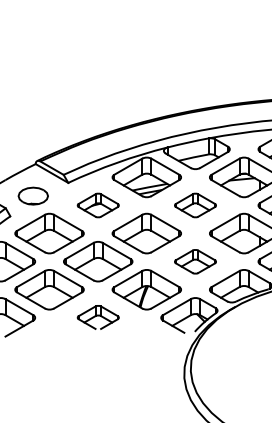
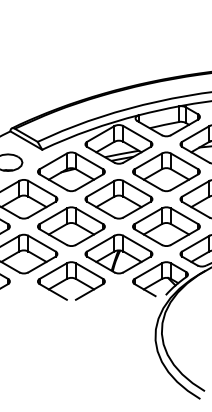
part: (98, 205) -> (71, 171), size x1.67
part: (195, 205) -> (166, 171), size x1.67
part: (195, 261) -> (166, 226), size x1.67
part: (98, 317) -> (71, 281), size x1.67

